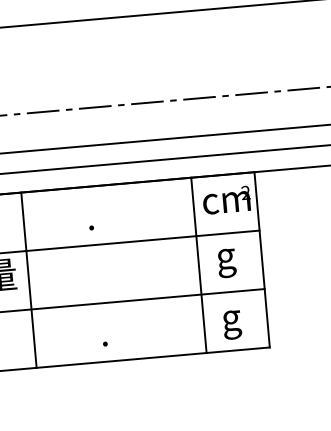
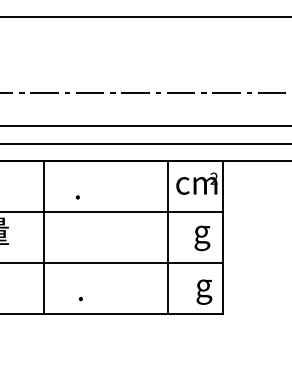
text: (227, 263) -> (202, 238), moved
line: (28, 279) -> (43, 237), moved
text: (232, 324) -> (204, 291), moved

